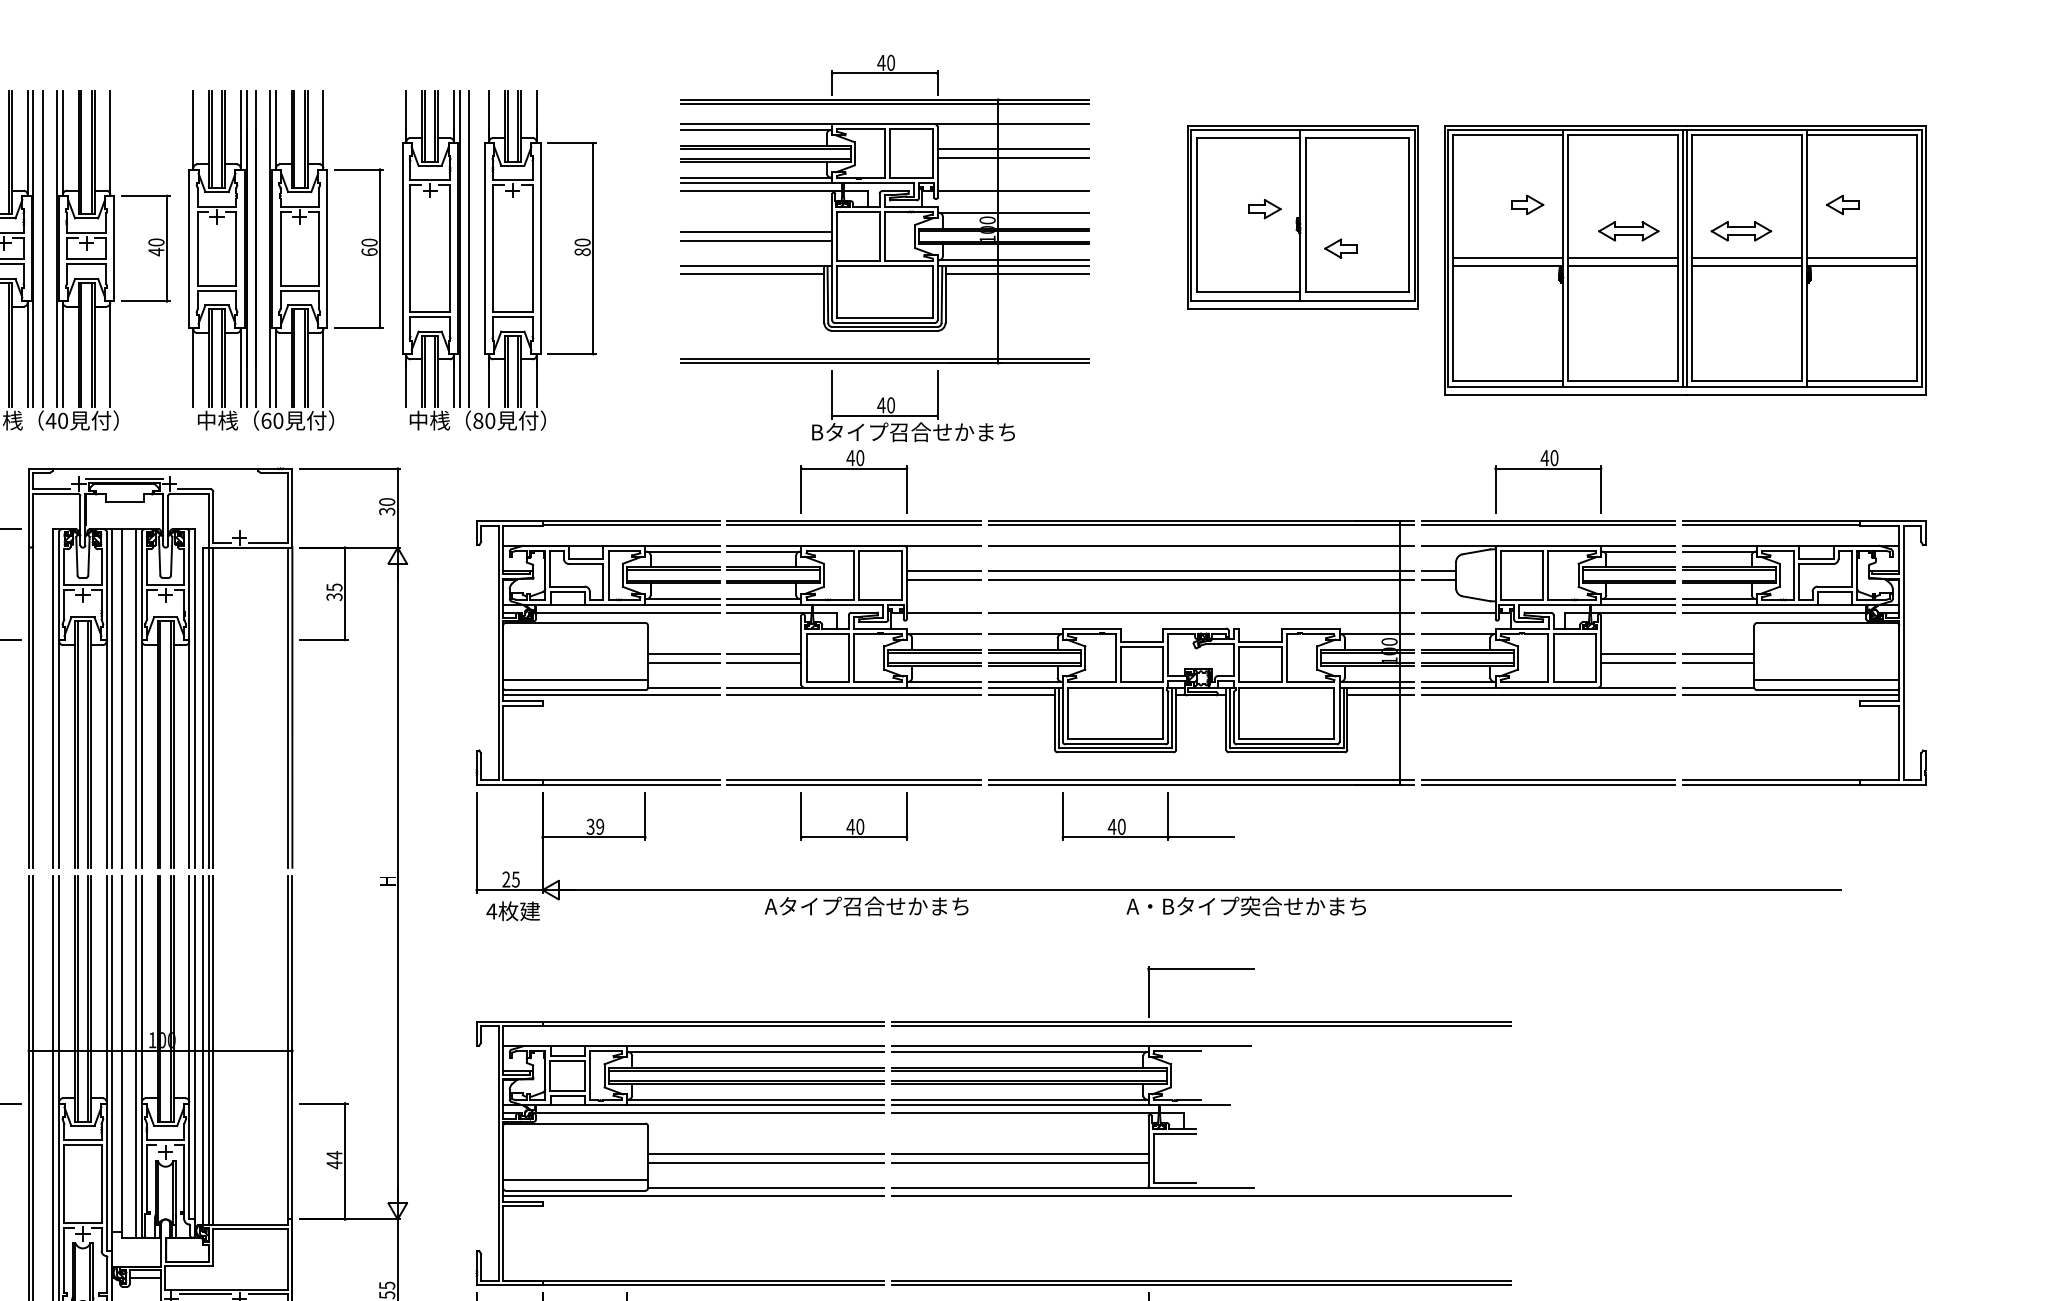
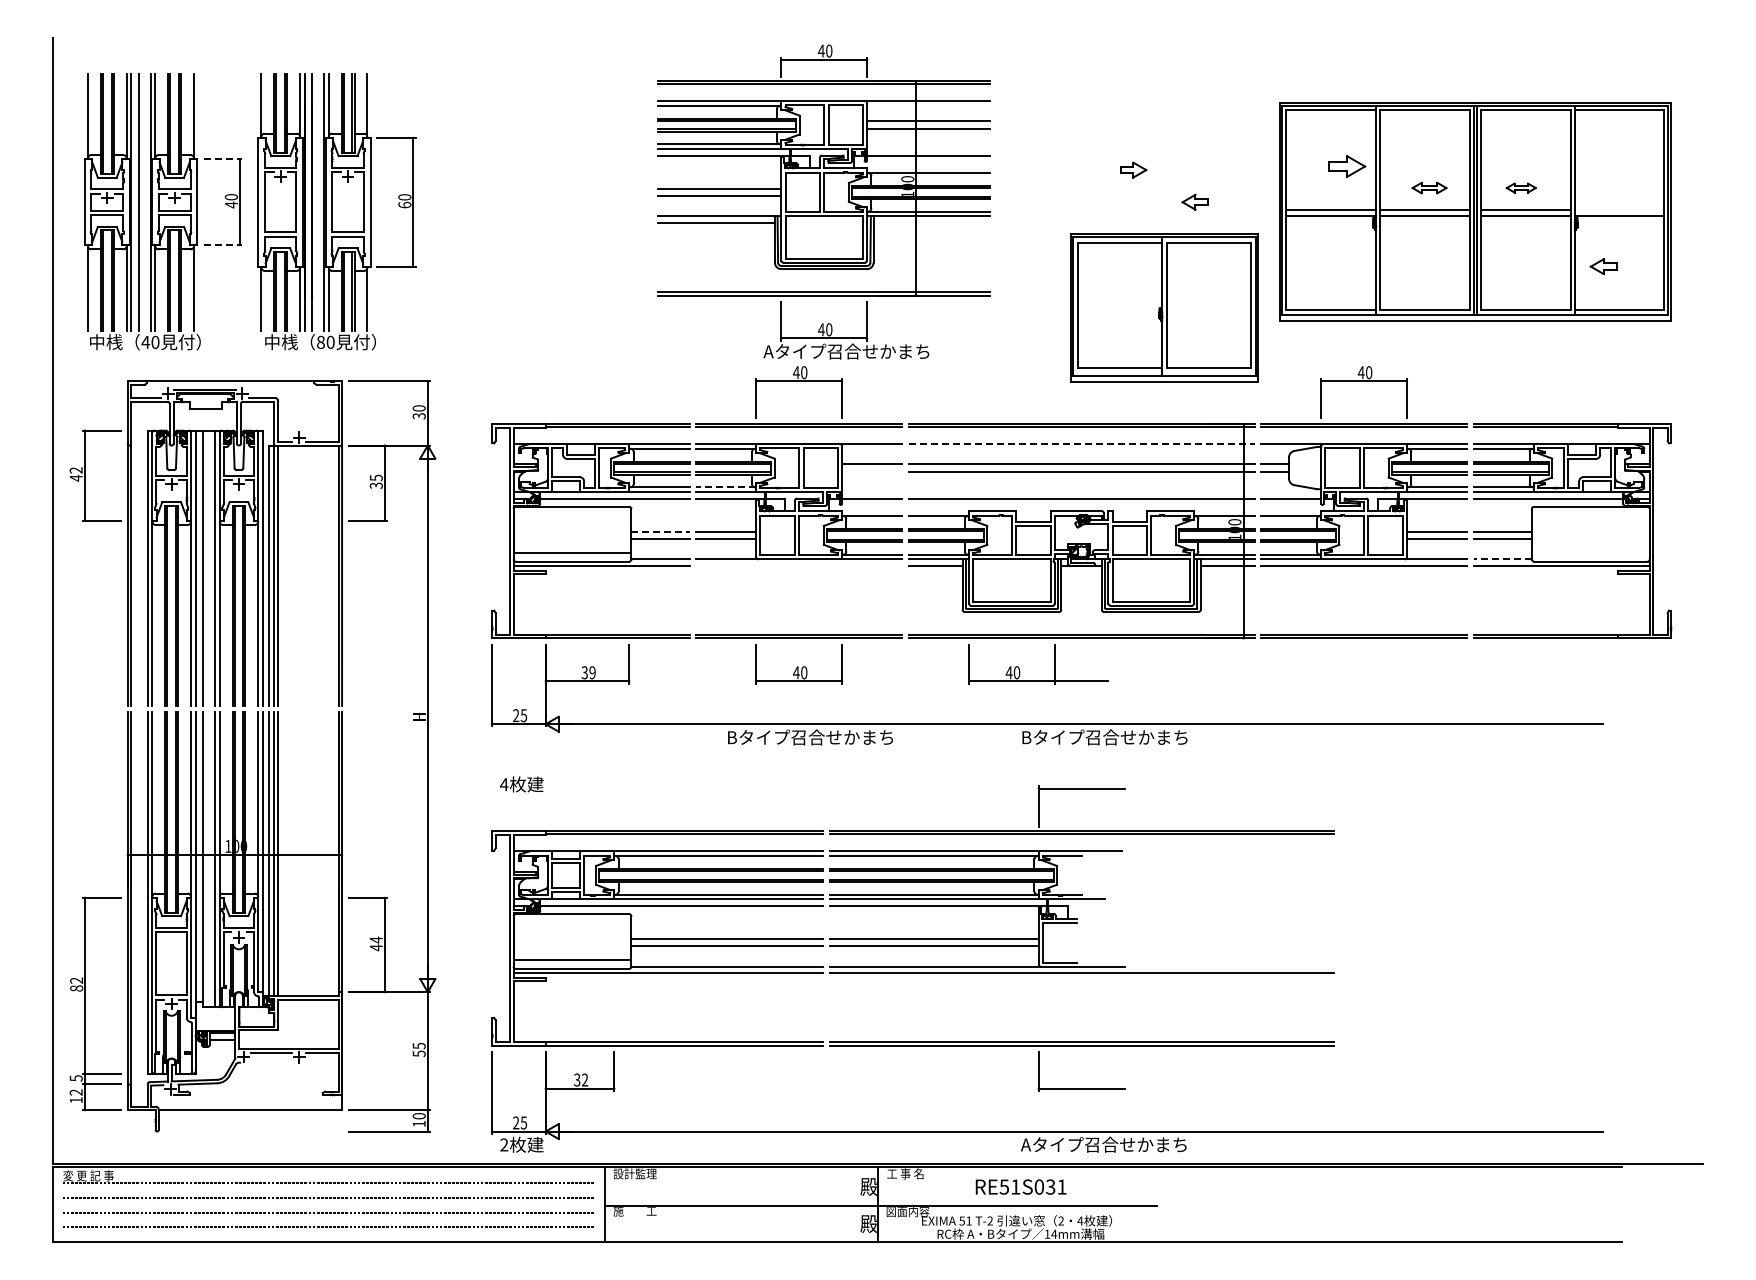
line: (146, 196) -> (223, 159), solid -> dashed
part: (1526, 204) -> (1346, 166), size x1.4
part: (1842, 204) -> (1603, 266), moved
part: (1303, 217) -> (1164, 307), moved
part: (1628, 230) -> (1429, 187), size x0.7
part: (1741, 230) -> (1521, 187), size x0.6
line: (1862, 257) -> (1619, 209), removed
part: (499, 260) -> (510, 211), removed
line: (1016, 273) -> (931, 222), removed
line: (146, 301) -> (223, 245), solid -> dashed
text: (267, 419) -> (321, 341), 60 -> 80
text: (912, 432) -> (846, 351), Bタイプ召合せかまち -> Aタイプ召合せかまち
line: (1201, 546) -> (1081, 444), solid -> dashed
line: (944, 579) -> (872, 471), removed
line: (763, 599) -> (725, 487), solid -> dashed
line: (684, 653) -> (661, 531), solid -> dashed
line: (1826, 679) -> (1590, 552), removed
line: (1718, 687) -> (1502, 559), solid -> dashed
line: (854, 695) -> (799, 565), removed
text: (866, 906) -> (809, 737), Aタイプ召合せかまち -> Bタイプ召合せかまち
text: (1246, 906) -> (1118, 737), A・Bタイプ突合せかまち -> Bタイプ召合せかまち
text: (512, 911) -> (521, 784), moved

